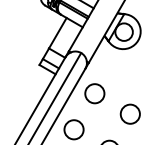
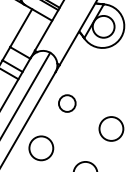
circle: (94, 93) -> (66, 103), size x0.7

